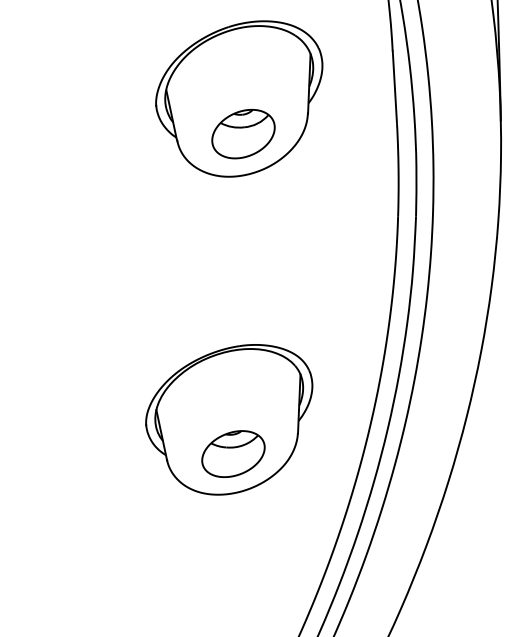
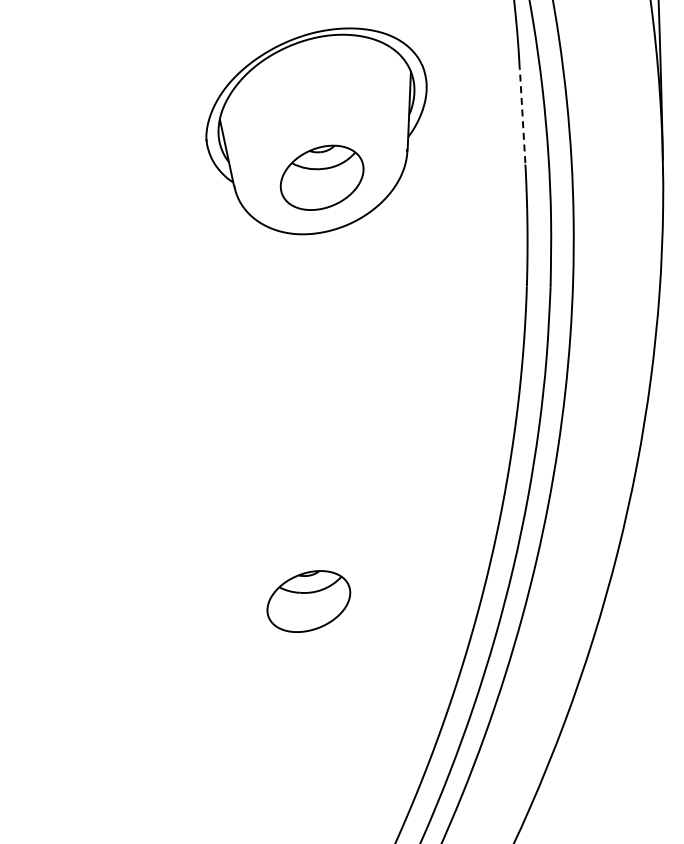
line: (394, 87) -> (522, 115), solid -> dashed
part: (229, 420) -> (303, 556), removed

